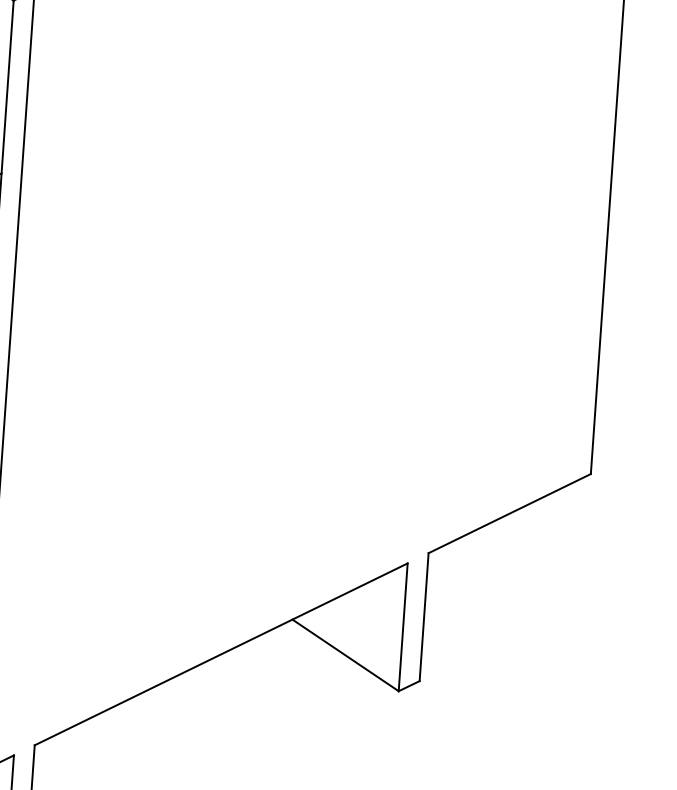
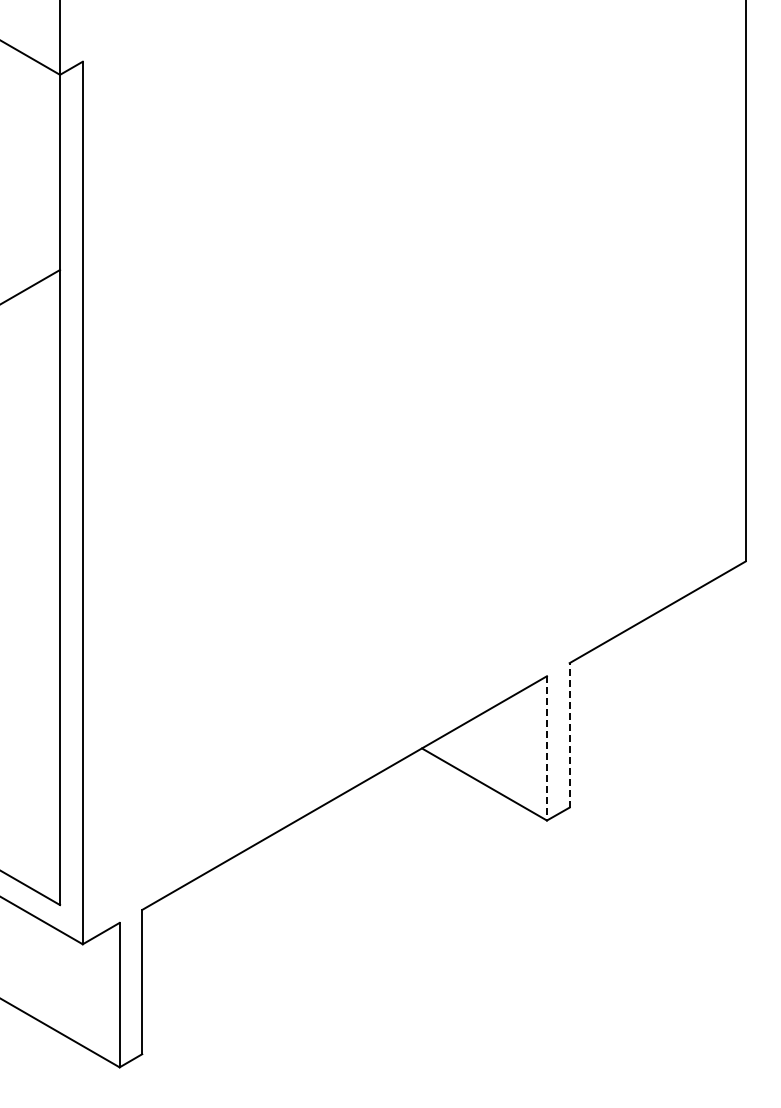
line: (424, 616) -> (569, 734), solid -> dashed
line: (402, 627) -> (546, 748), solid -> dashed

